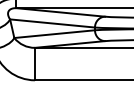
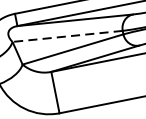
line: (52, 23) -> (67, 36), solid -> dashed

